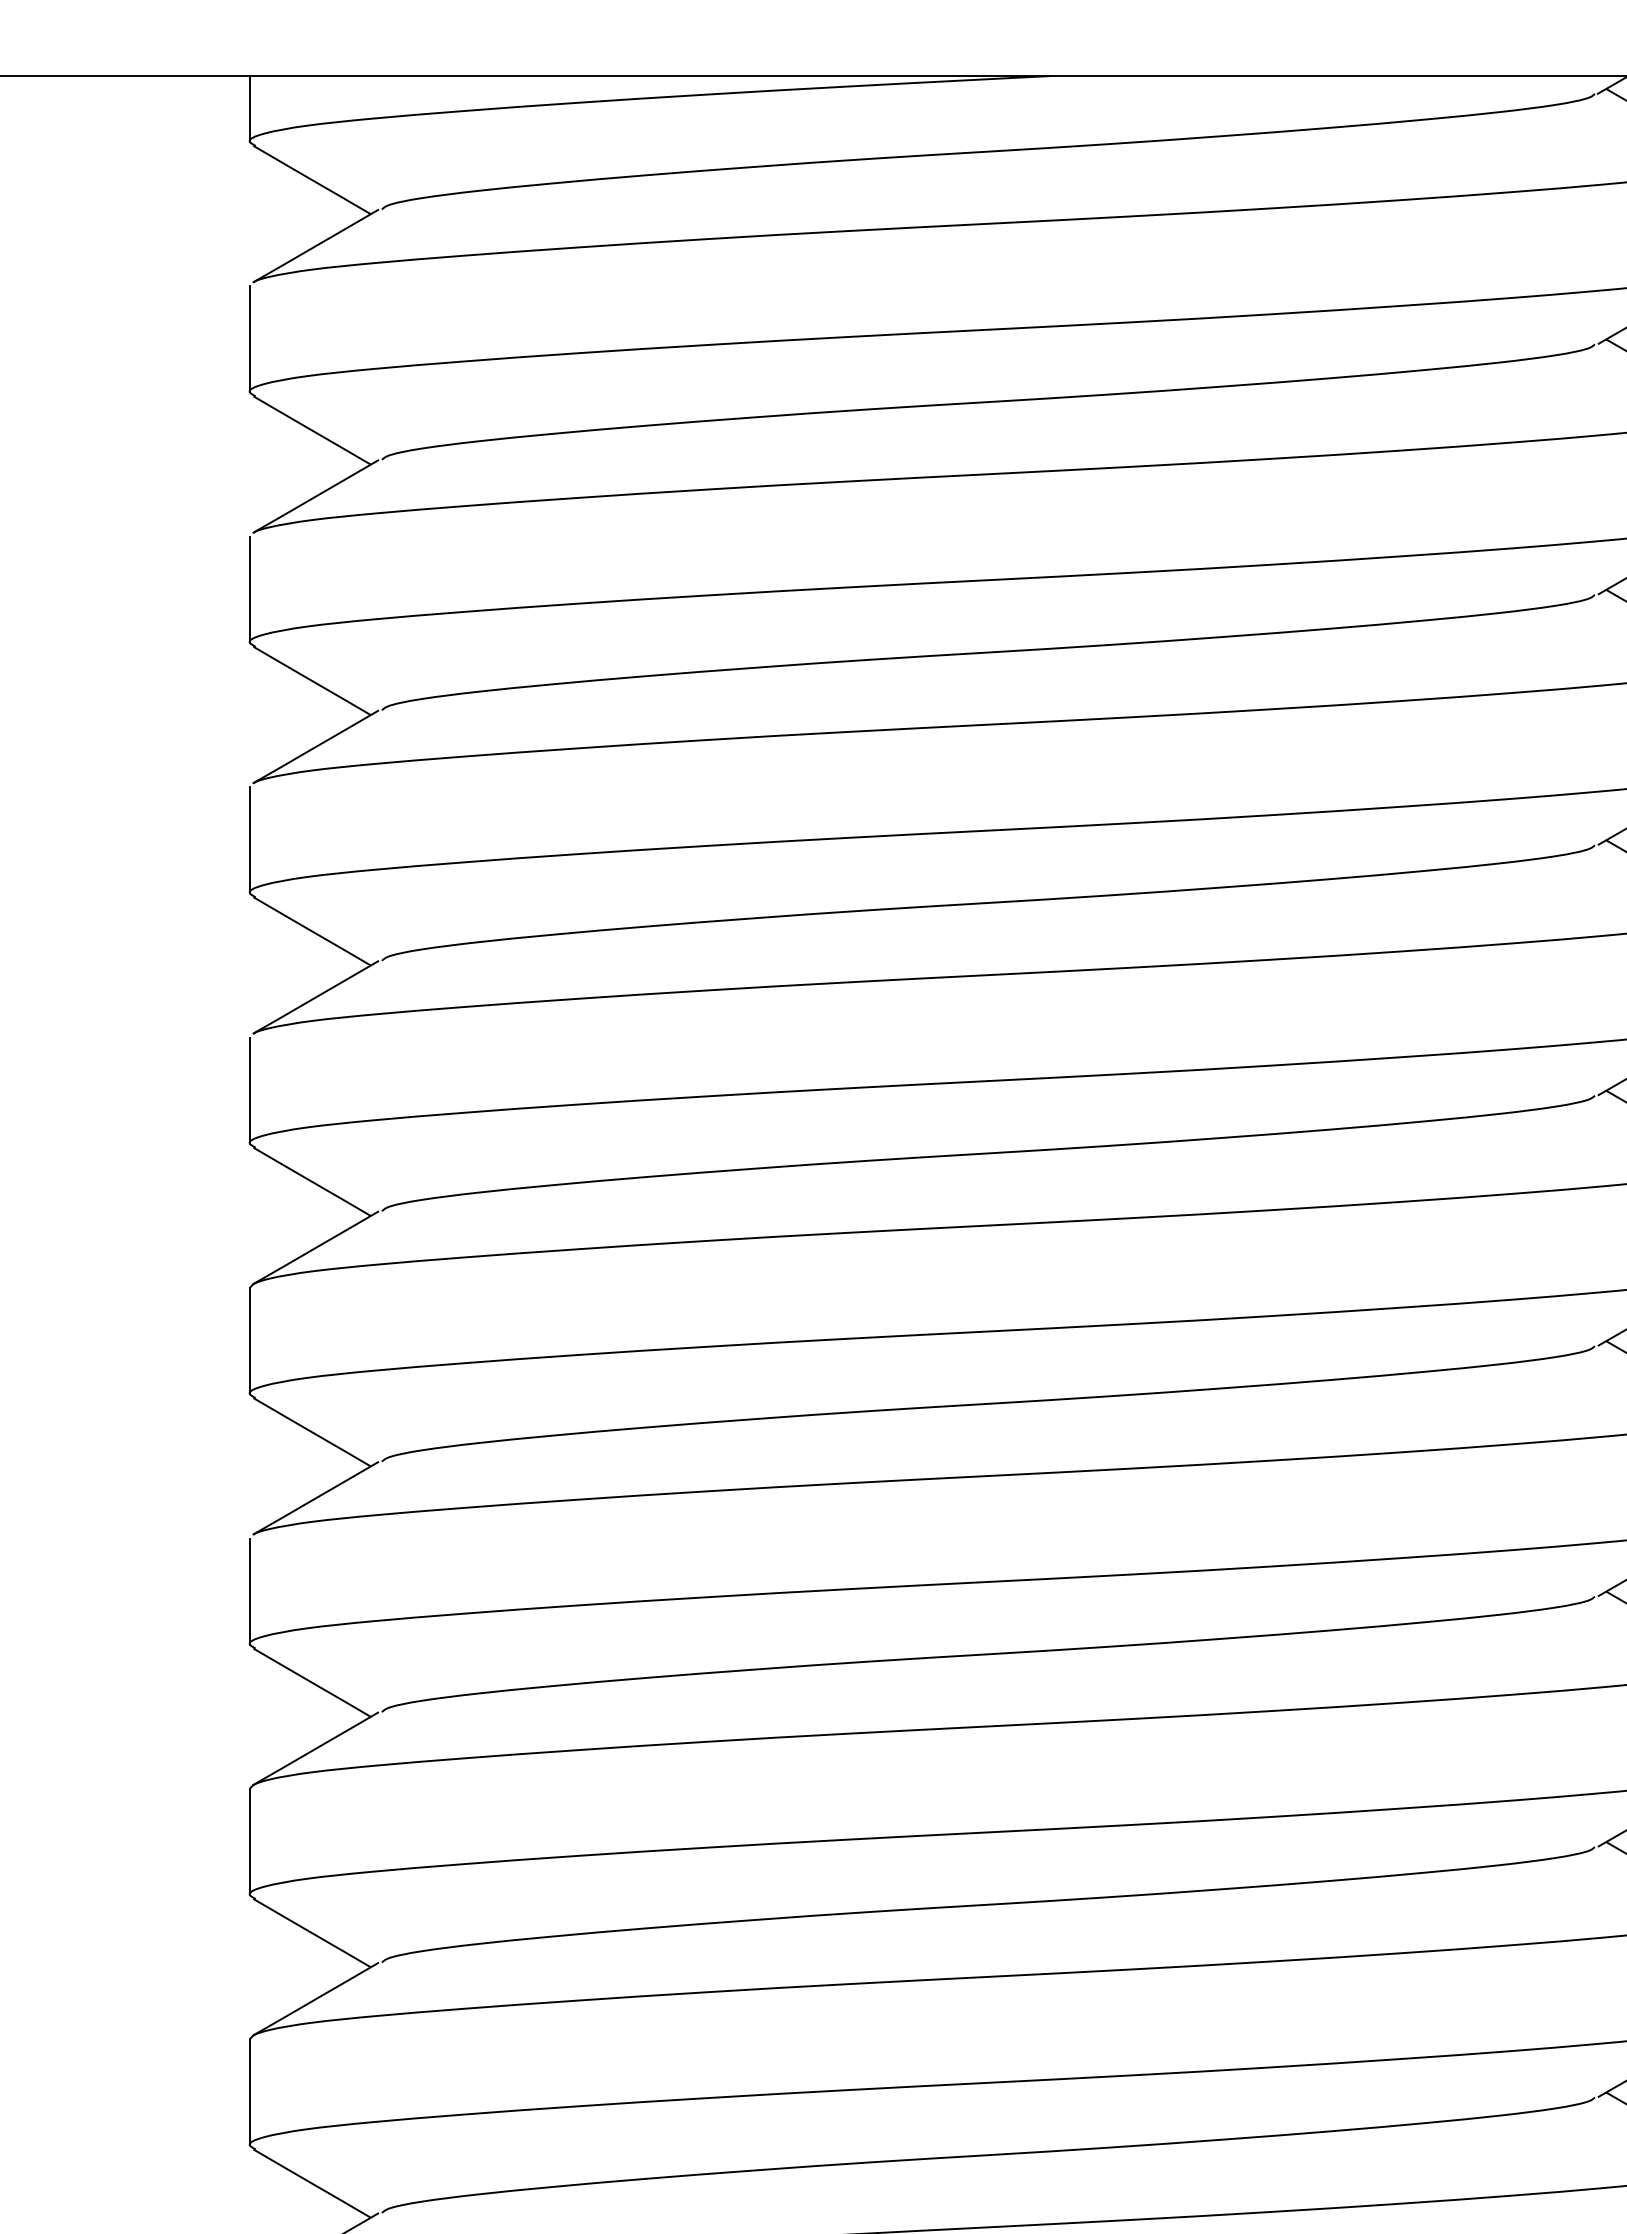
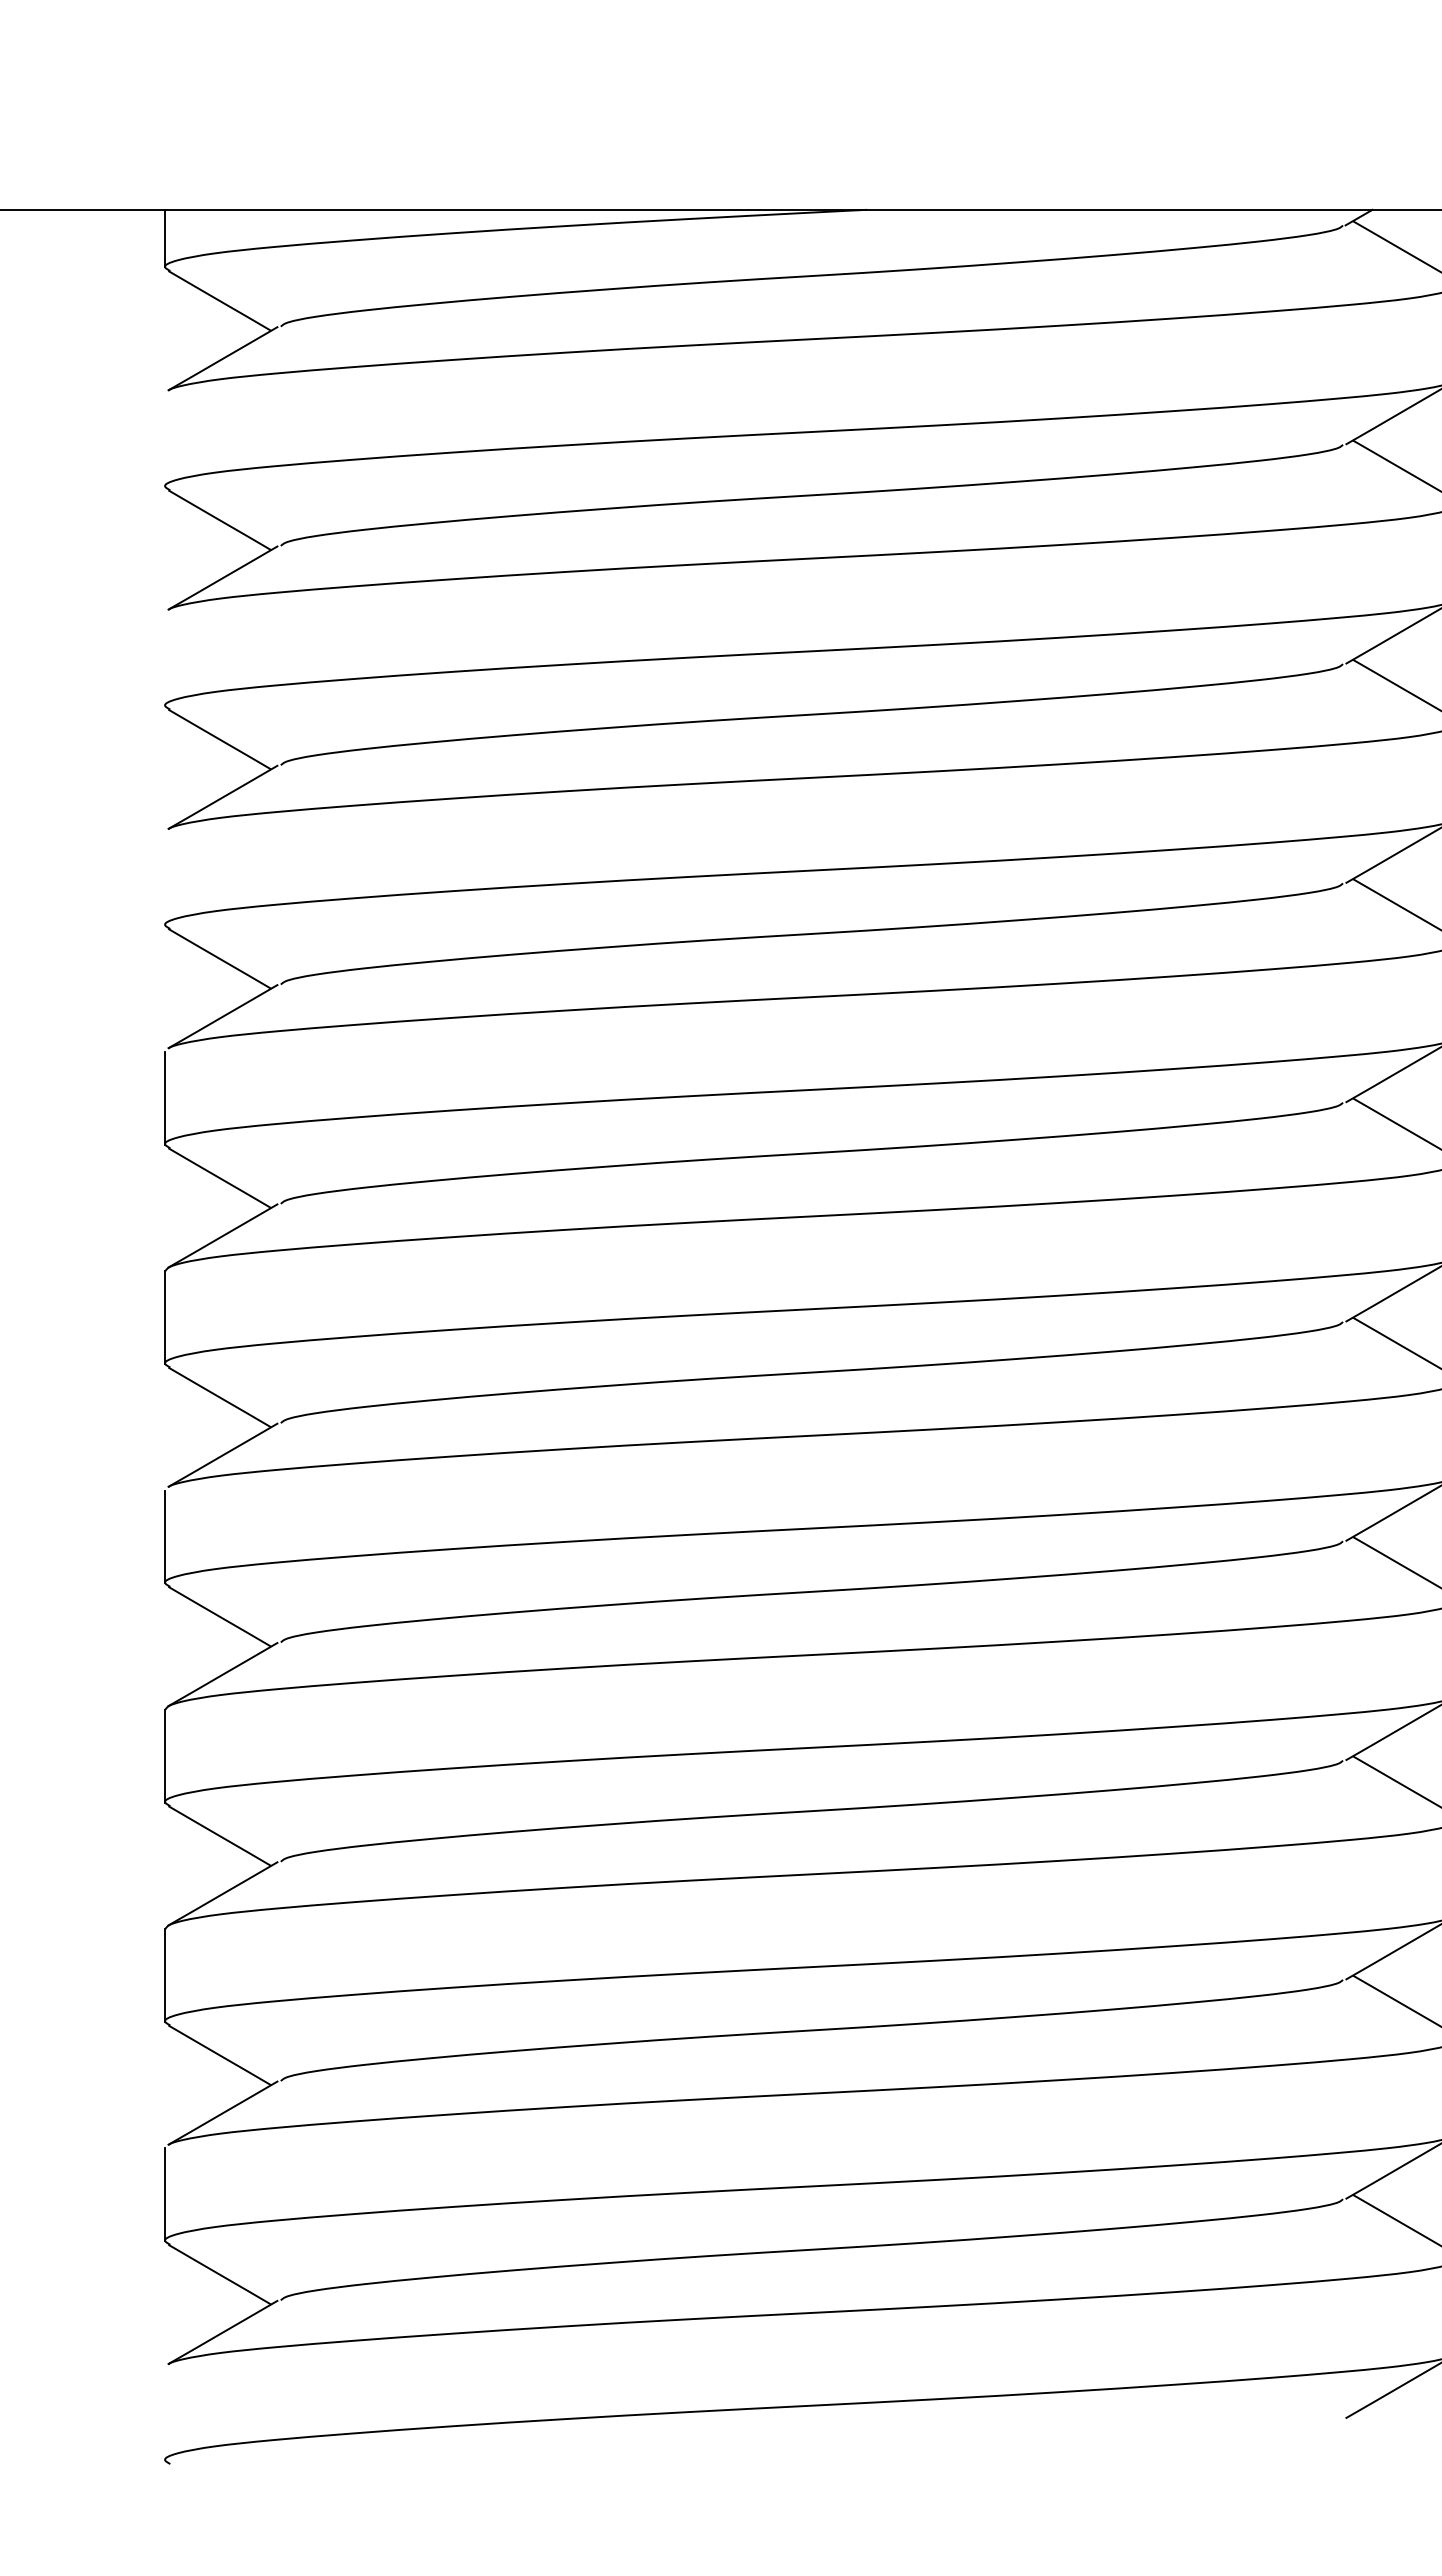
line: (250, 339) -> (165, 440), removed
line: (250, 589) -> (165, 659), removed
line: (250, 839) -> (165, 878), removed

